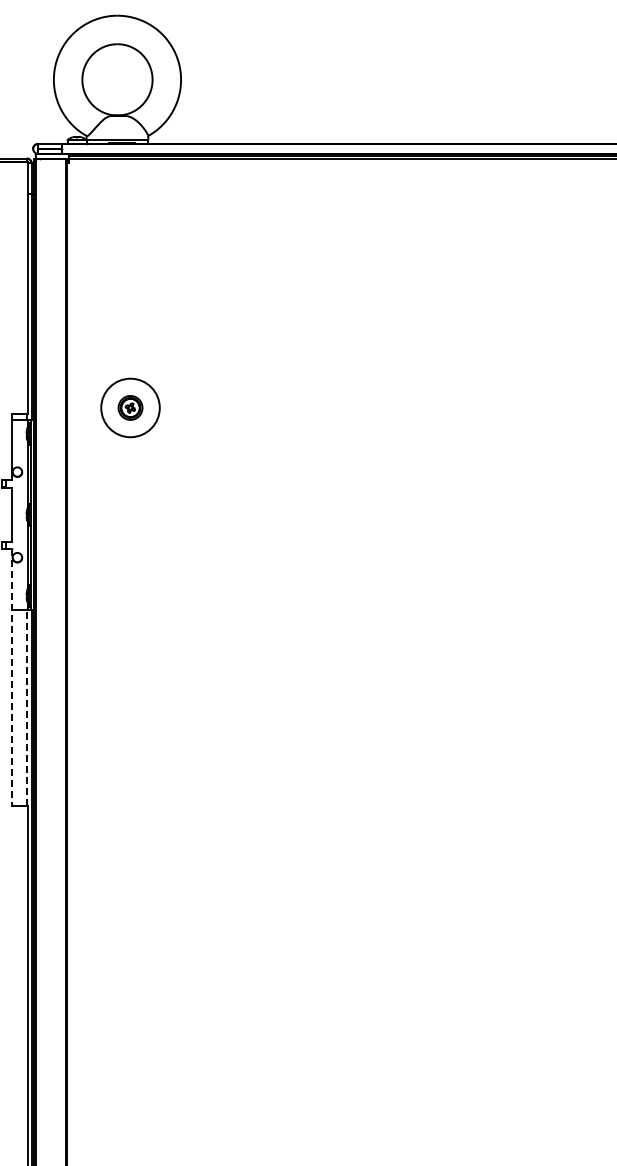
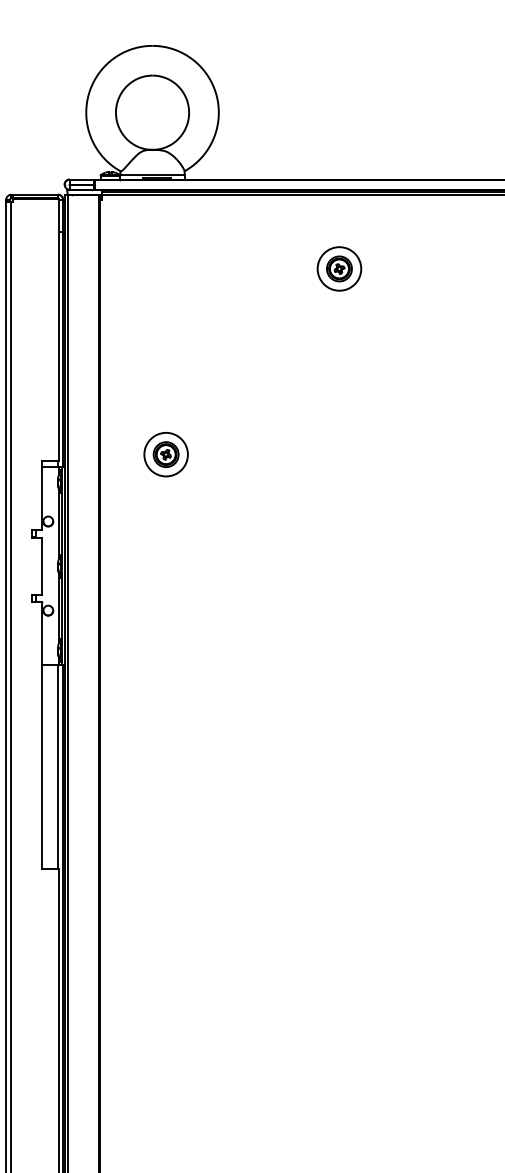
part: (296, 229) -> (339, 268), added
circle: (130, 407) -> (166, 454), size x0.71
line: (11, 678) -> (42, 736), dashed -> solid
line: (26, 707) -> (57, 766), dashed -> solid

